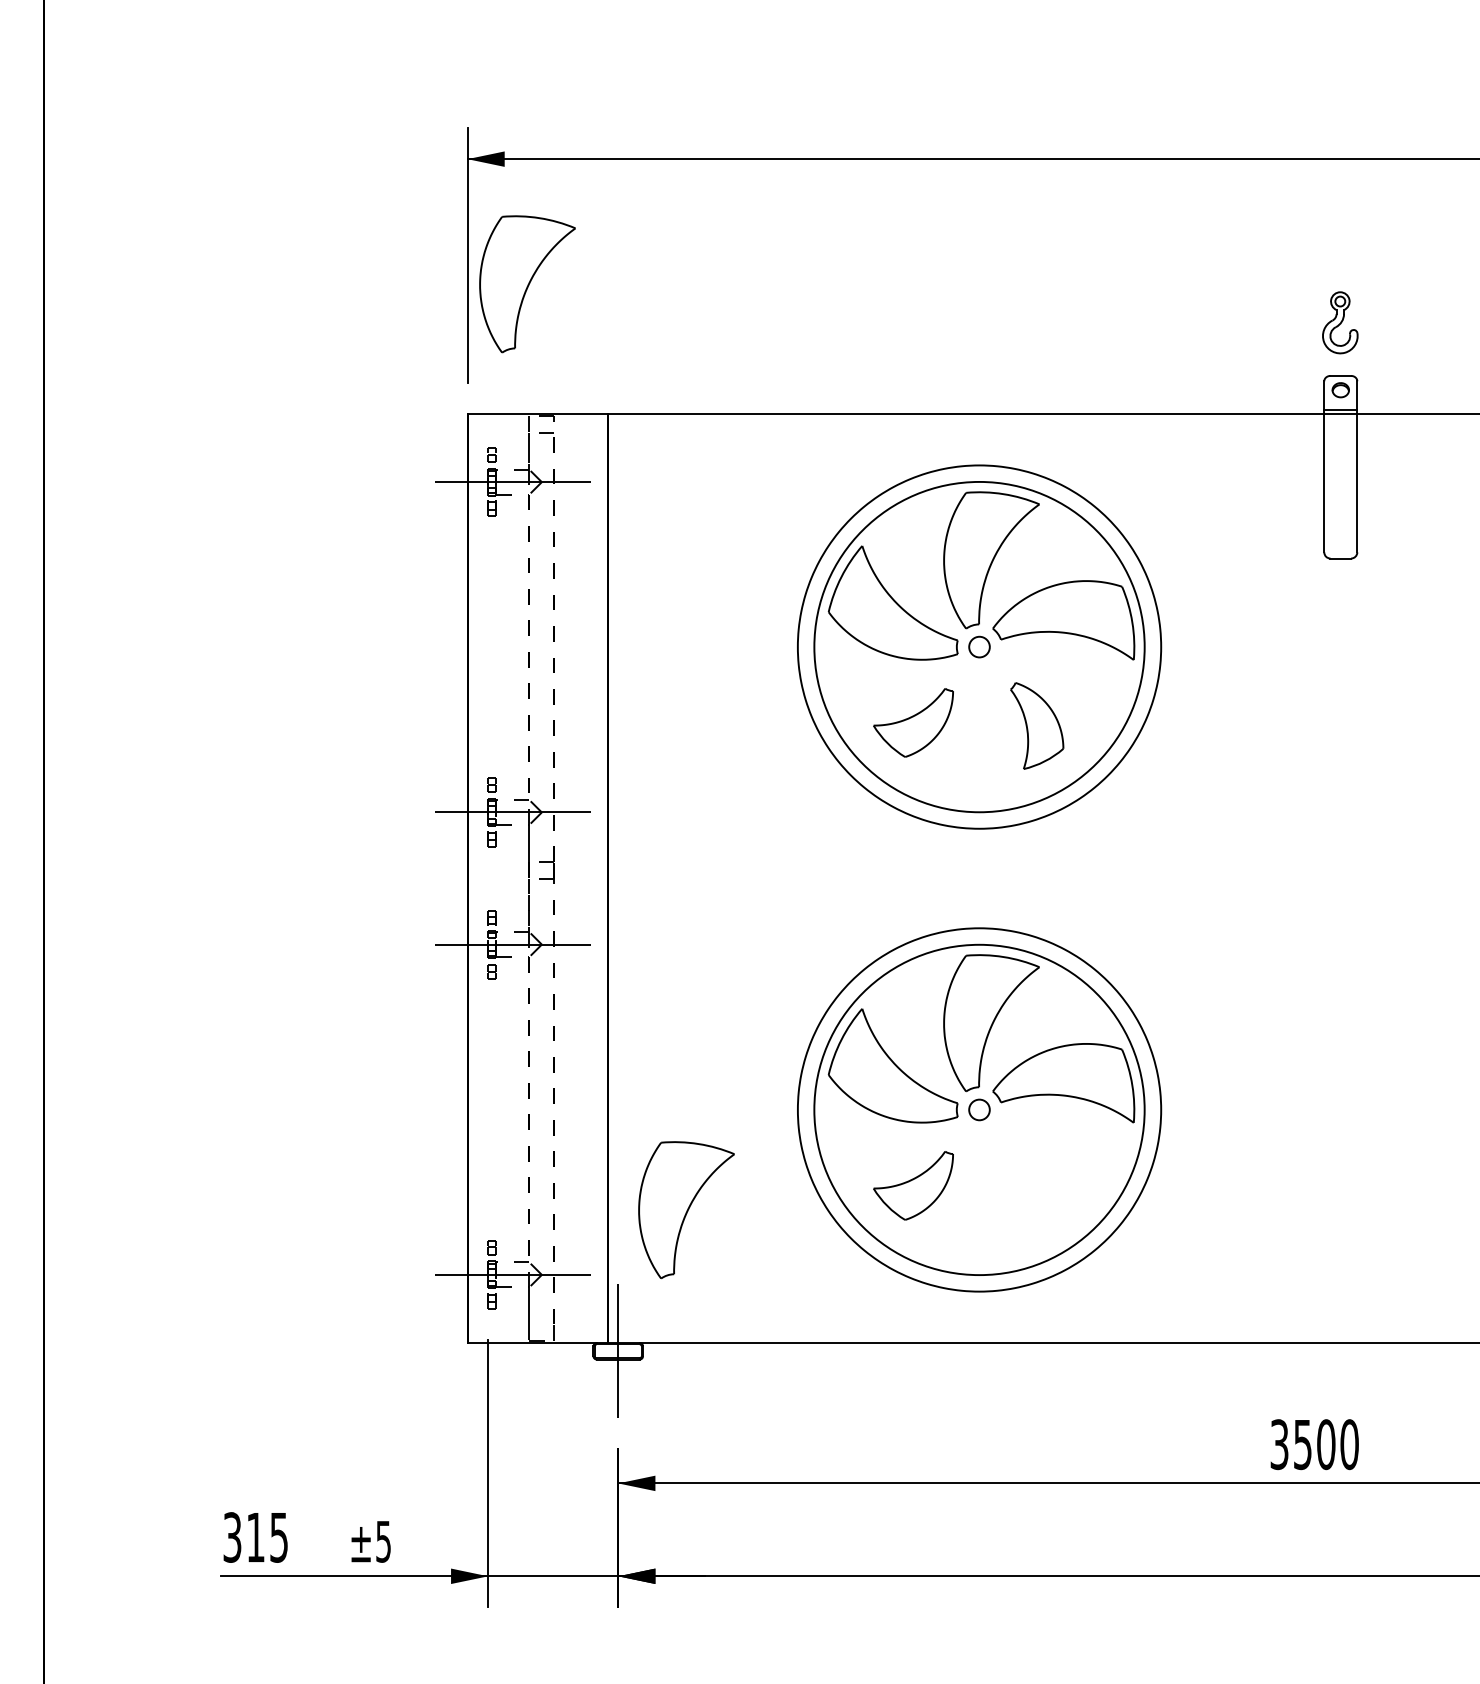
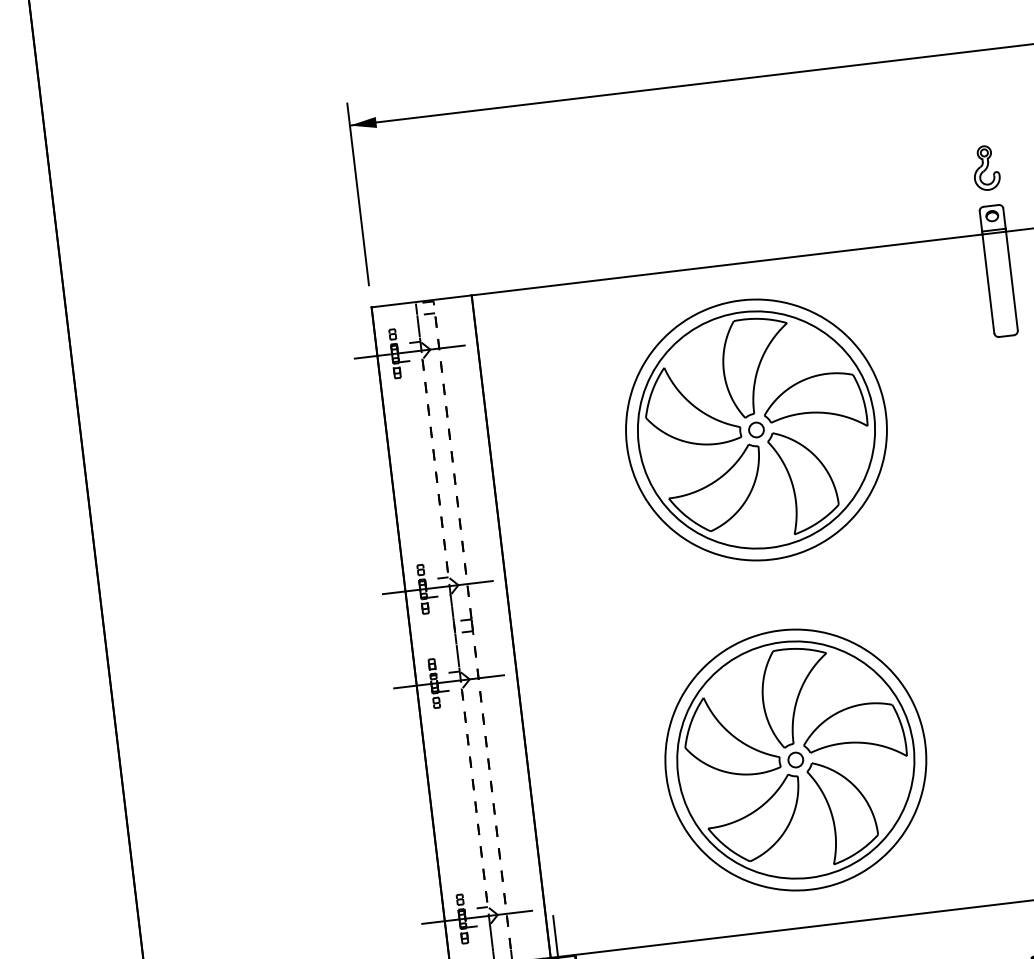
part: (527, 284) -> (403, 209), removed
part: (913, 722) -> (715, 489), size x1.67
part: (1036, 725) -> (803, 481), size x1.67
part: (913, 1185) -> (755, 819), size x1.67
part: (1036, 1188) -> (843, 811), added
part: (686, 1210) -> (595, 856), removed

